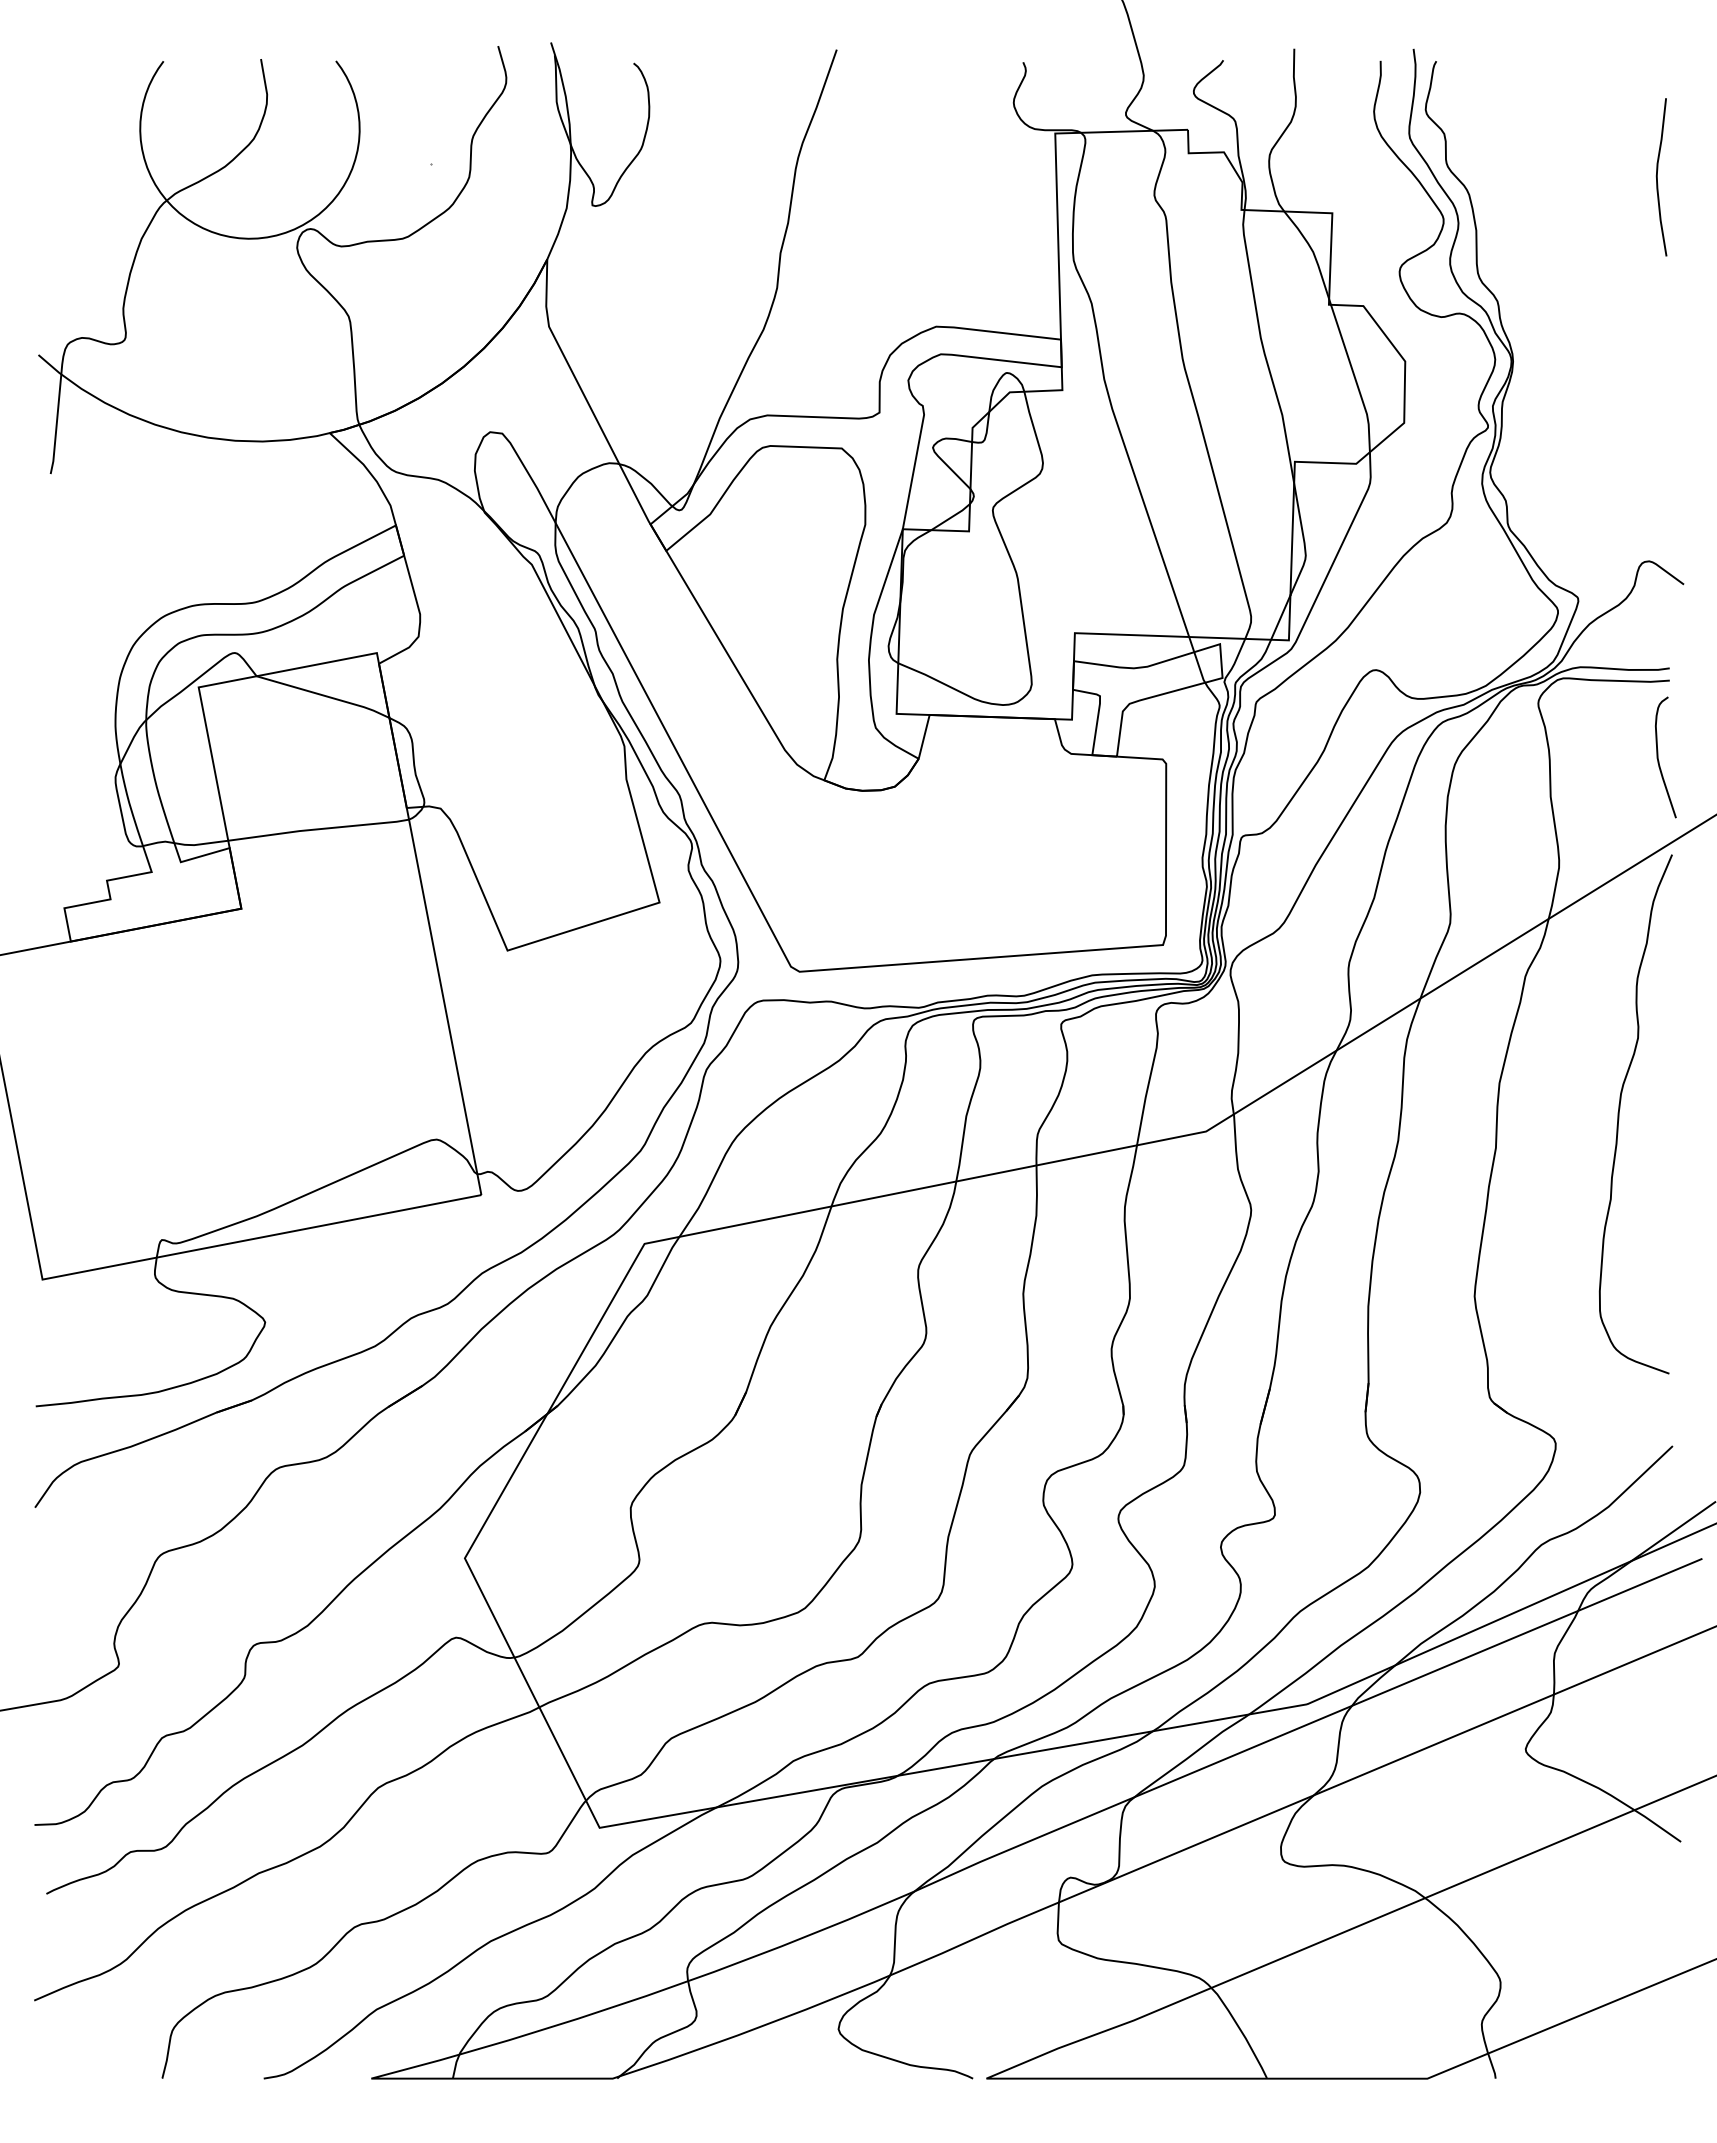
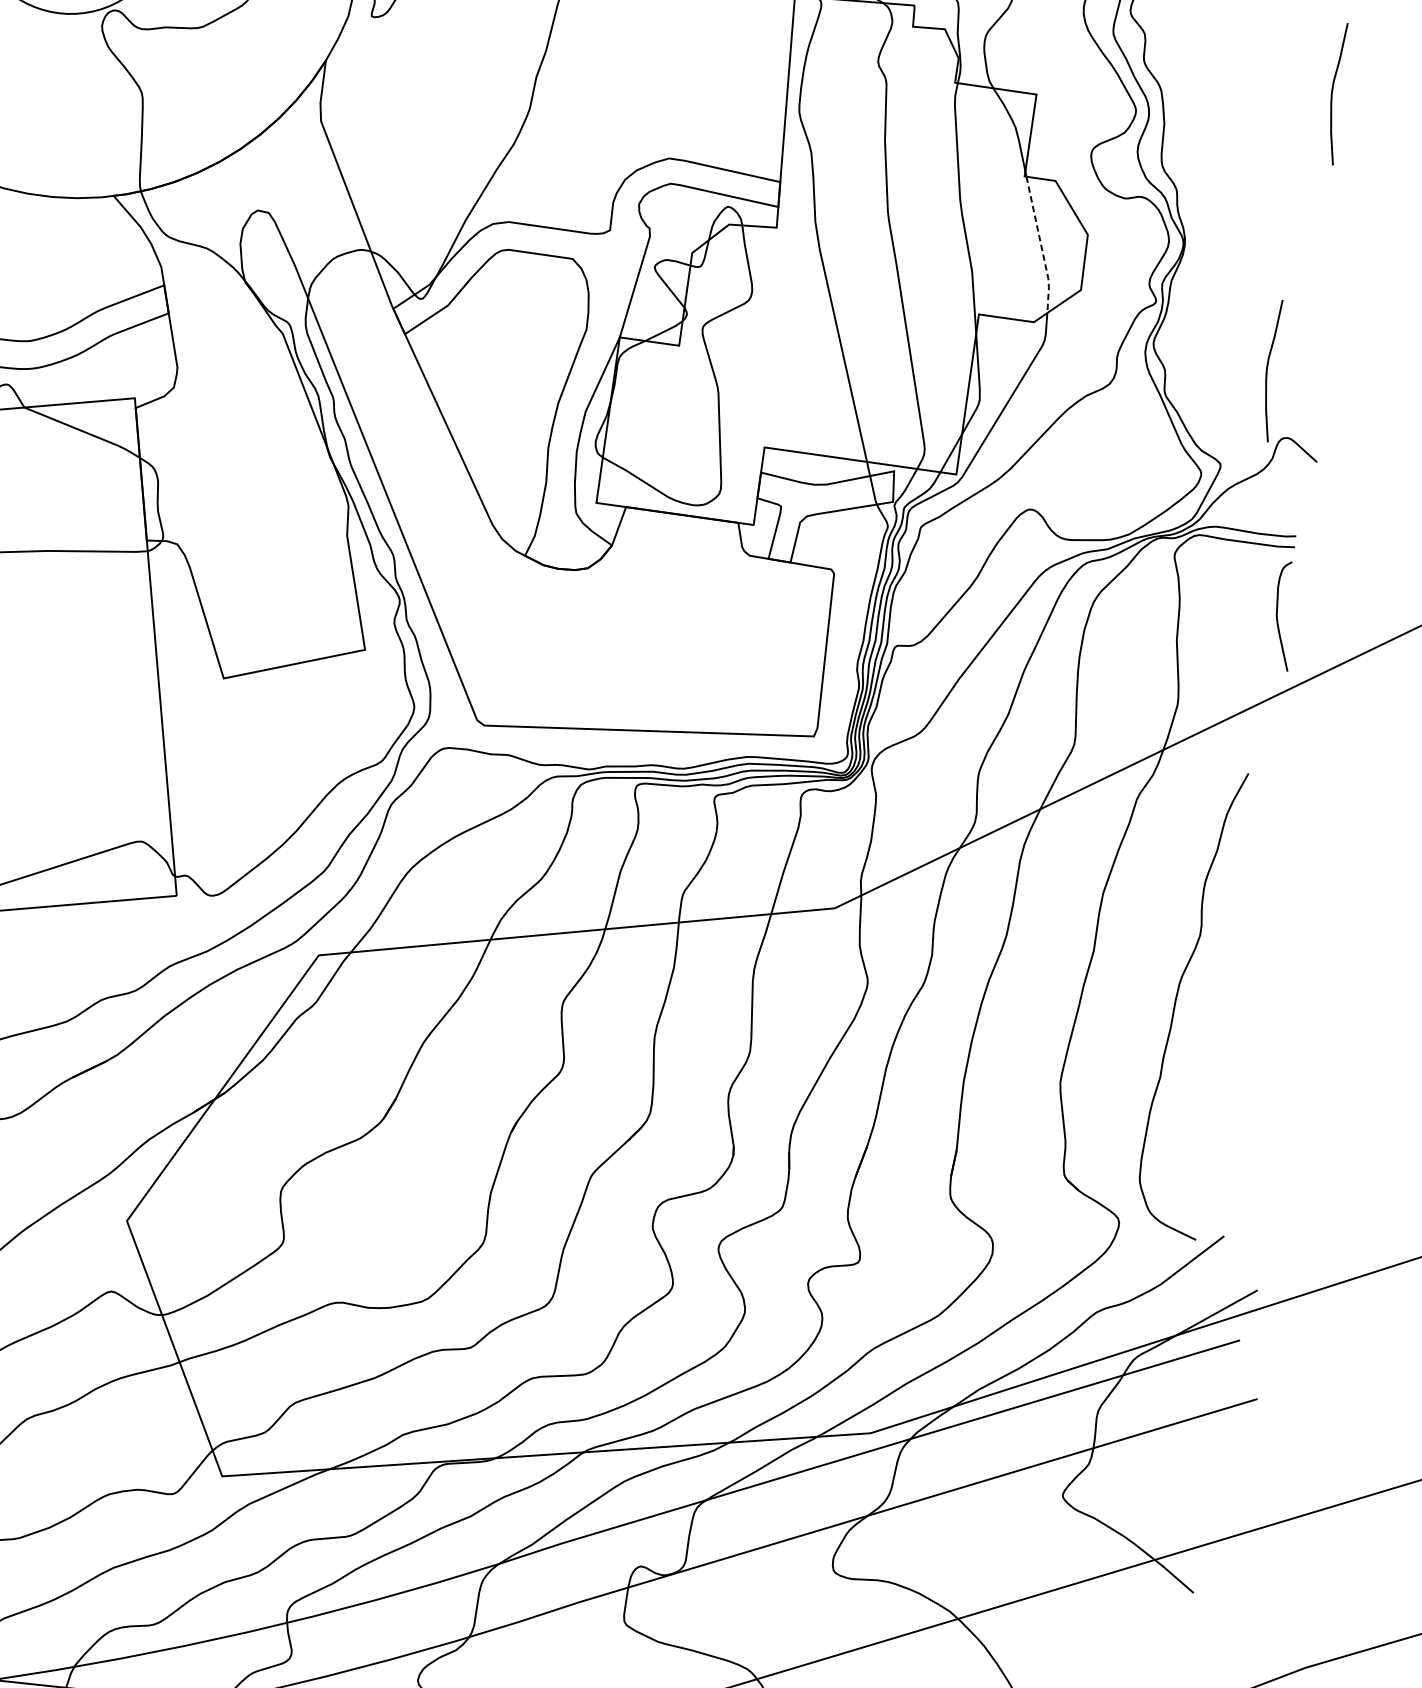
line: (1355, 379) -> (1041, 246), solid -> dashed
curve: (1618, 489) -> (1267, 370), added
curve: (1619, 1114) -> (1176, 1002), moved

